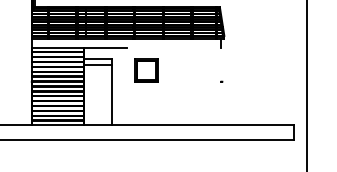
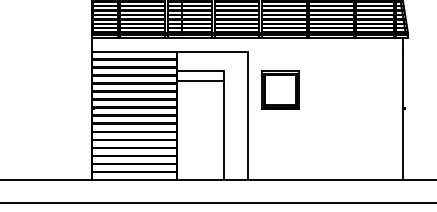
line: (126, 86) -> (247, 115), added
line: (221, 86) -> (403, 115), added

